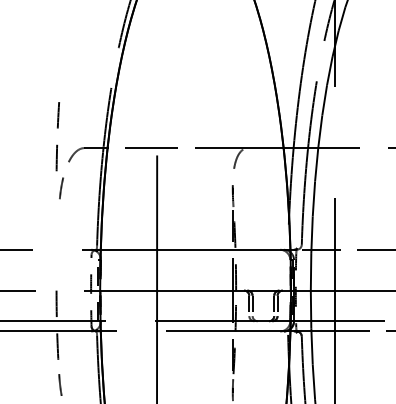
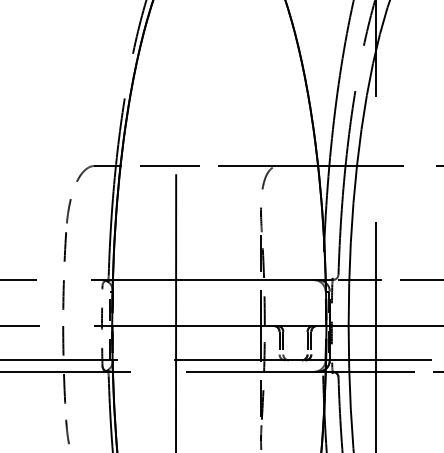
curve: (57, 128) -> (64, 261), moved

